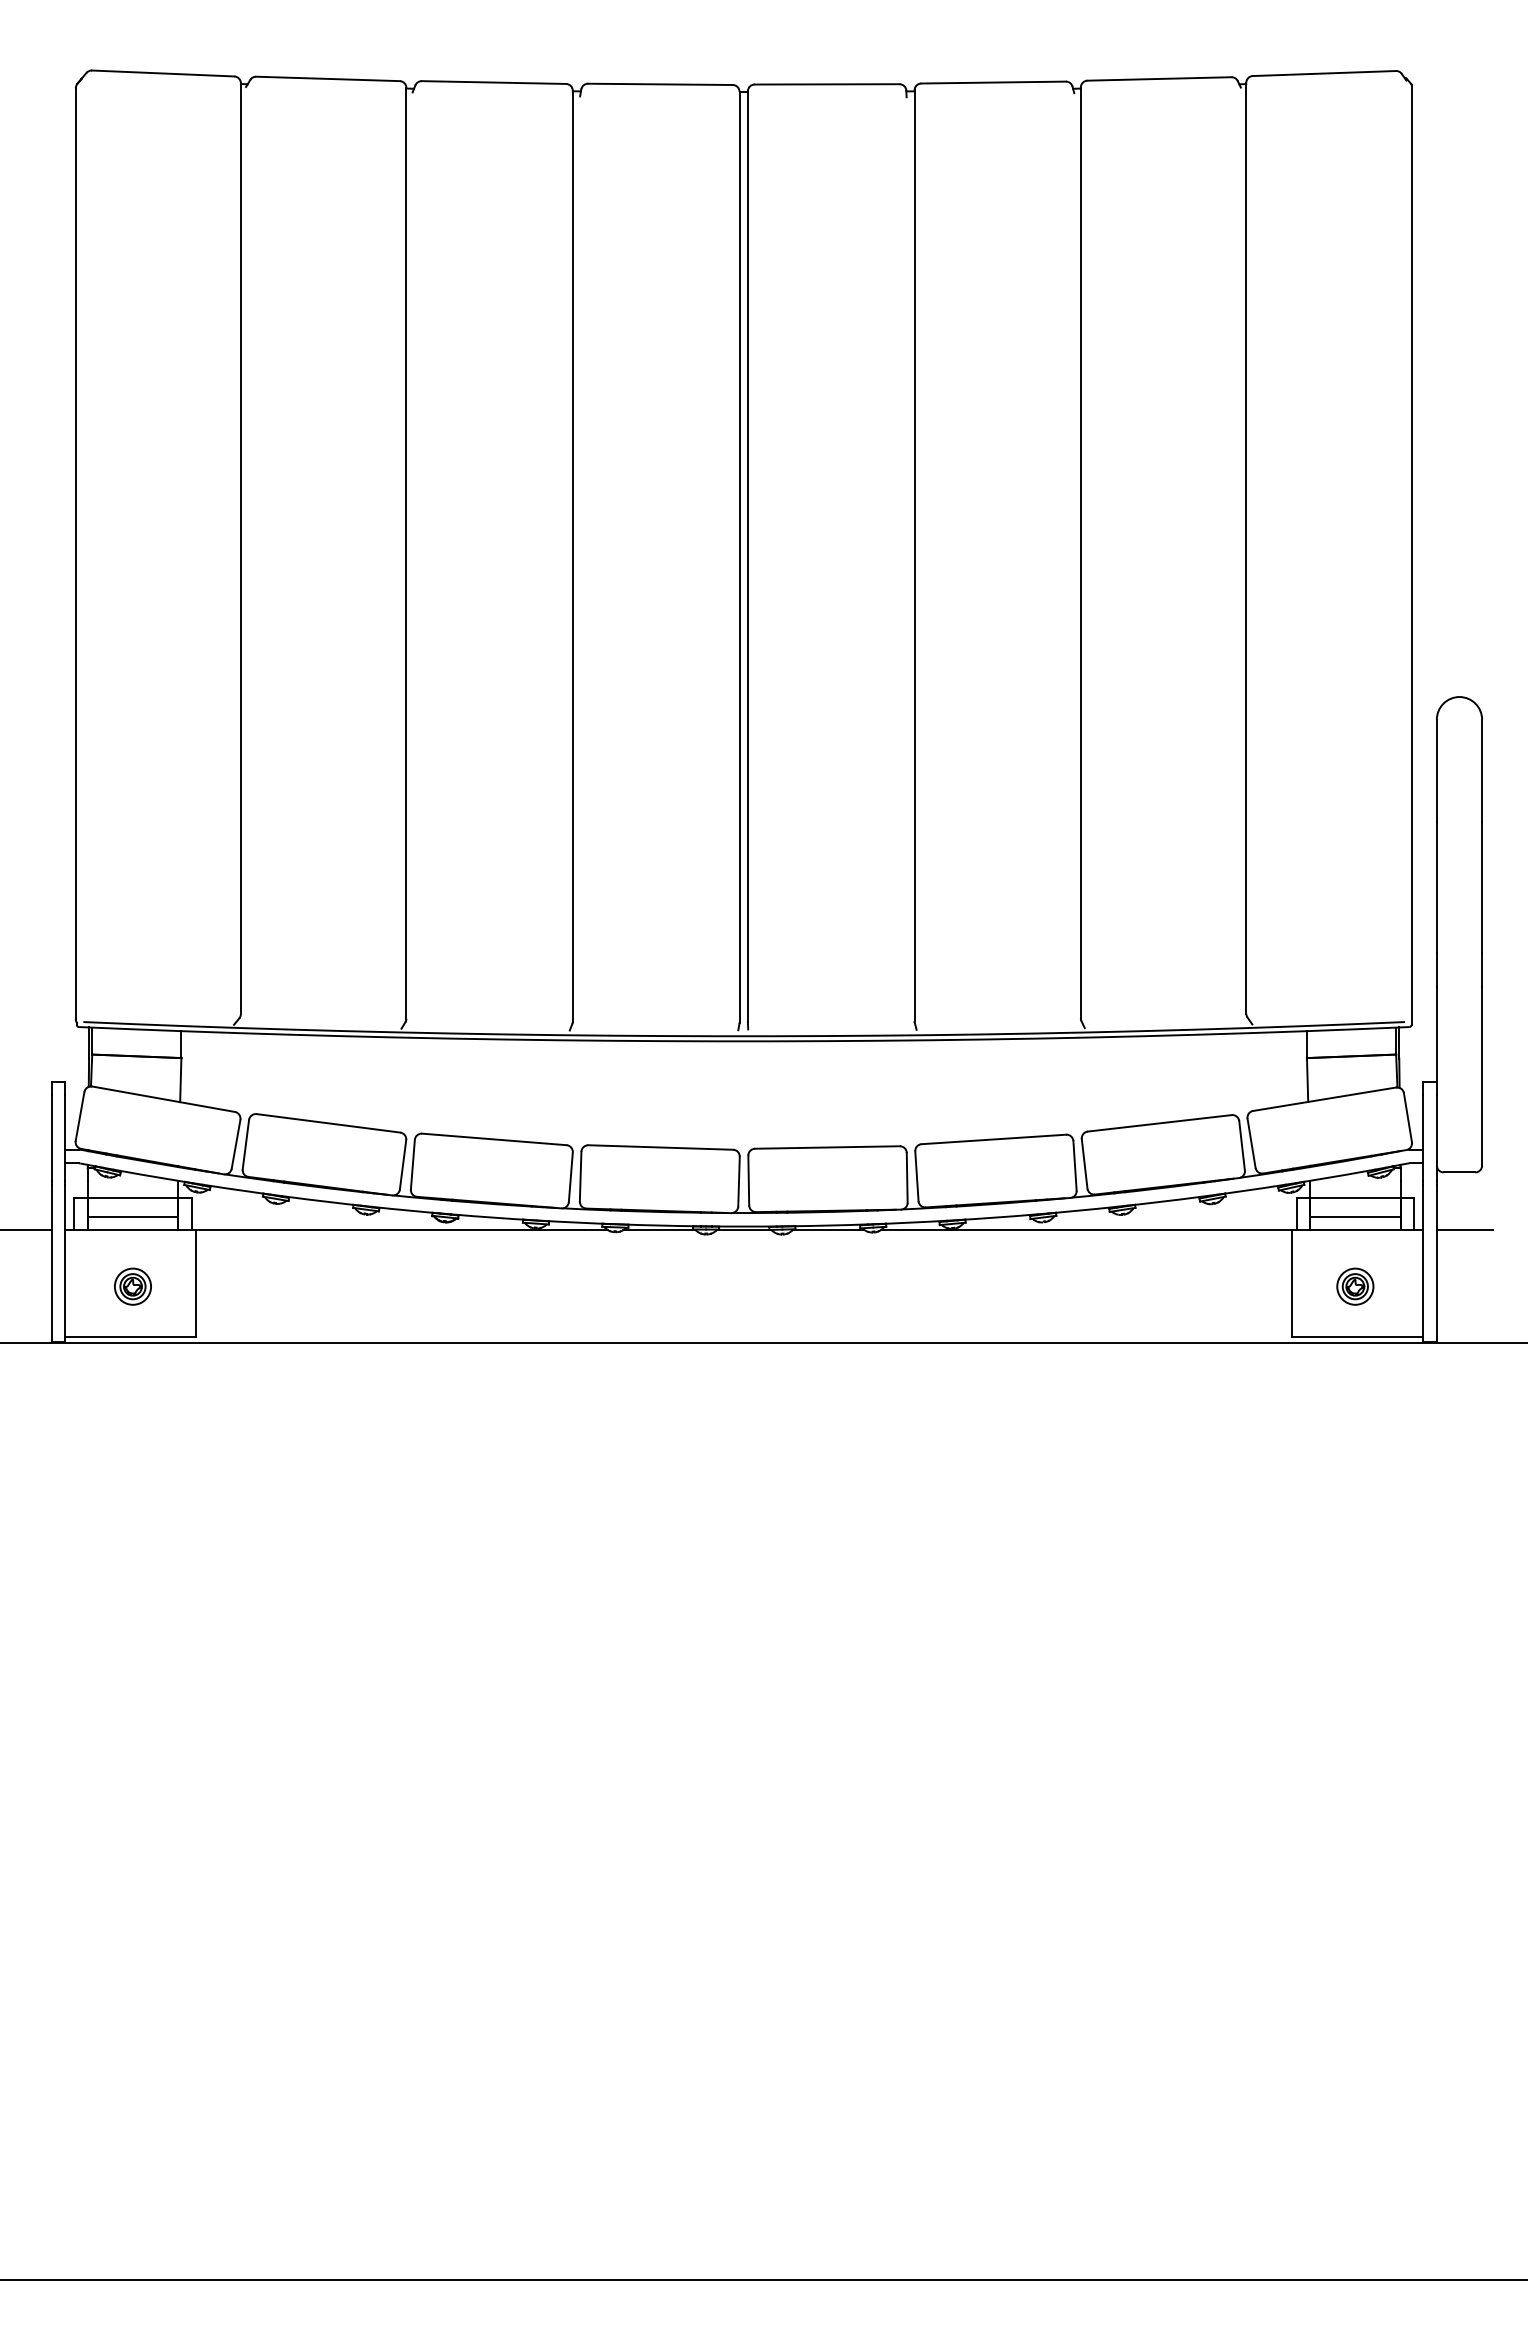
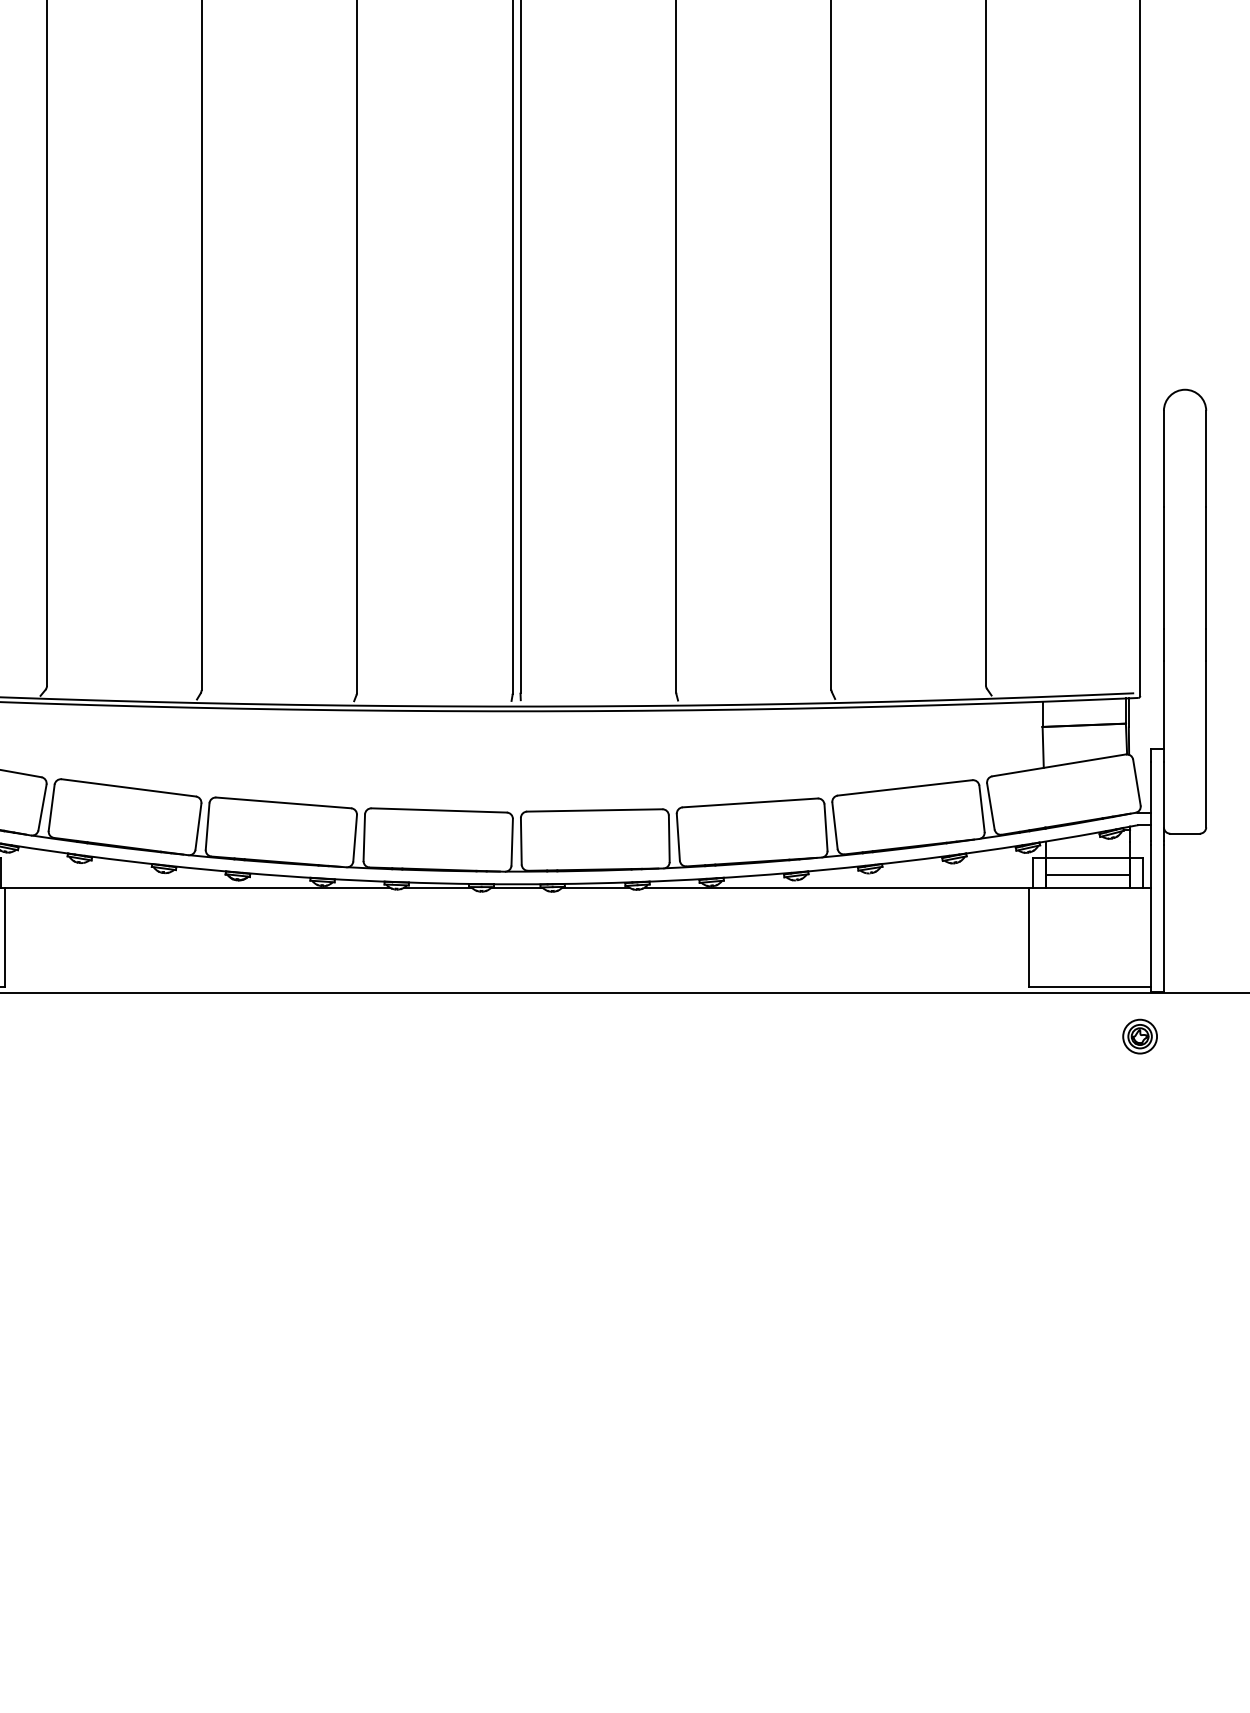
line: (1464, 1230) -> (1189, 887), removed
part: (1355, 1286) -> (1140, 1036), moved

